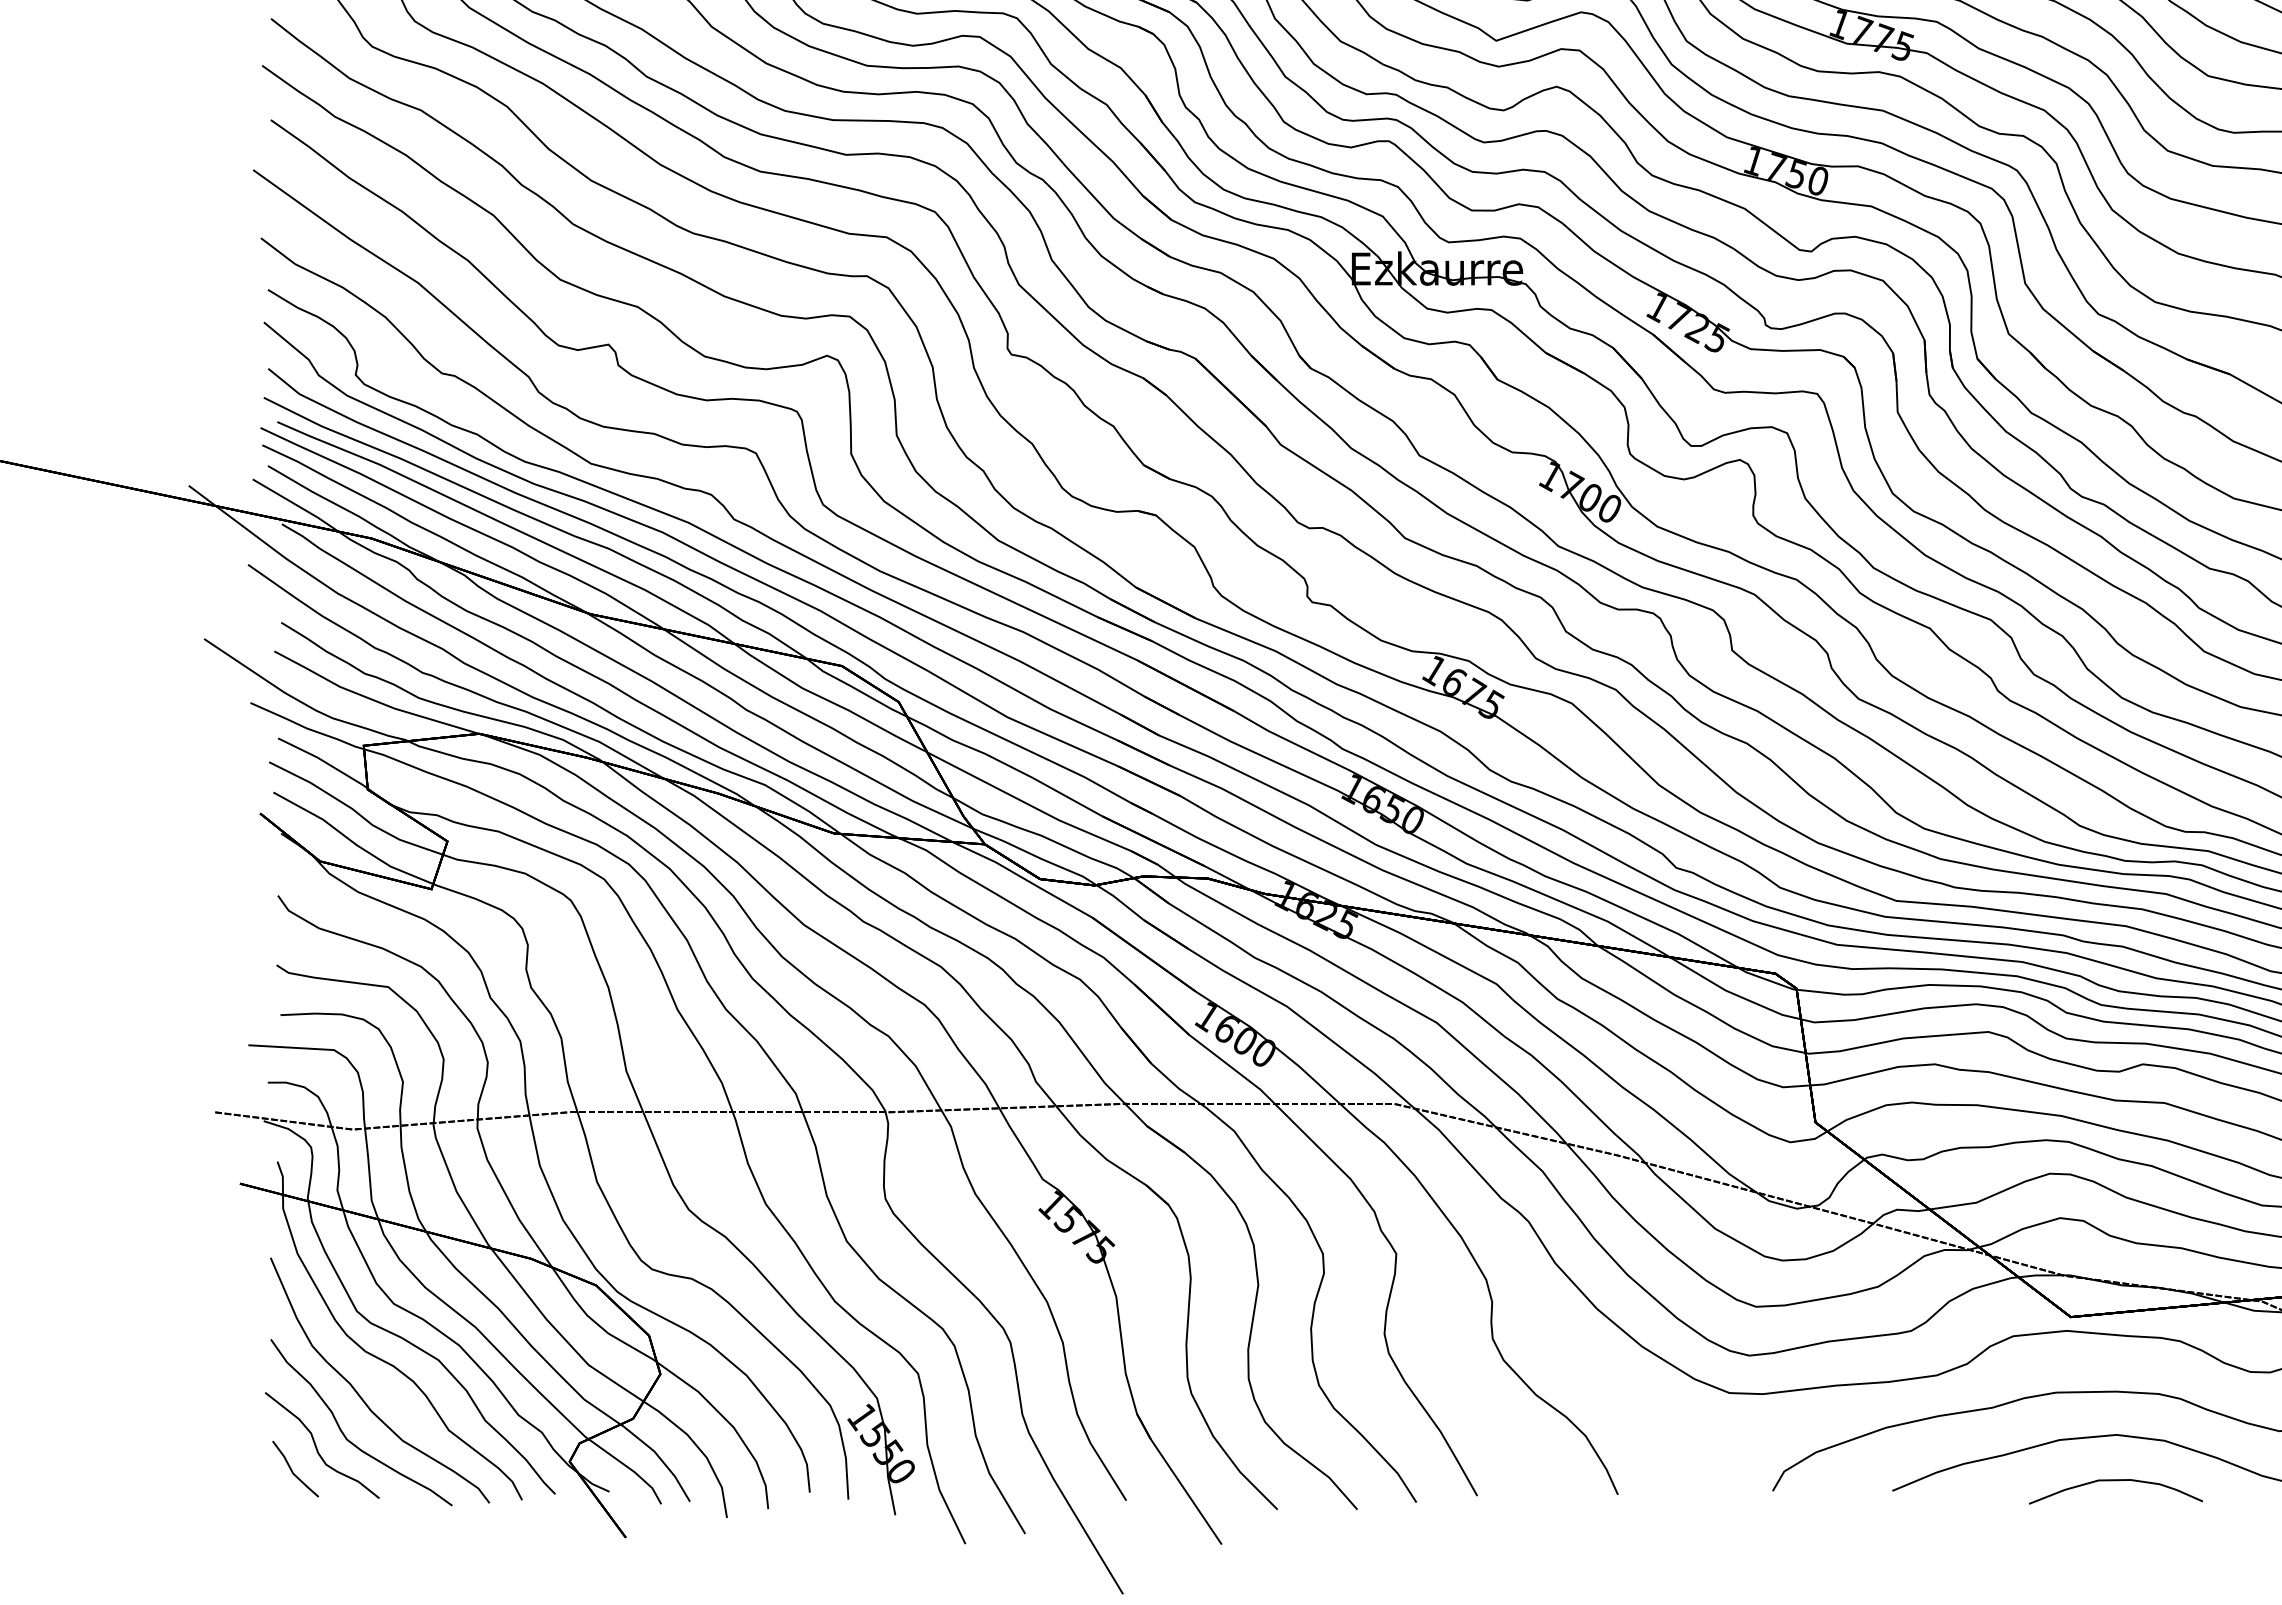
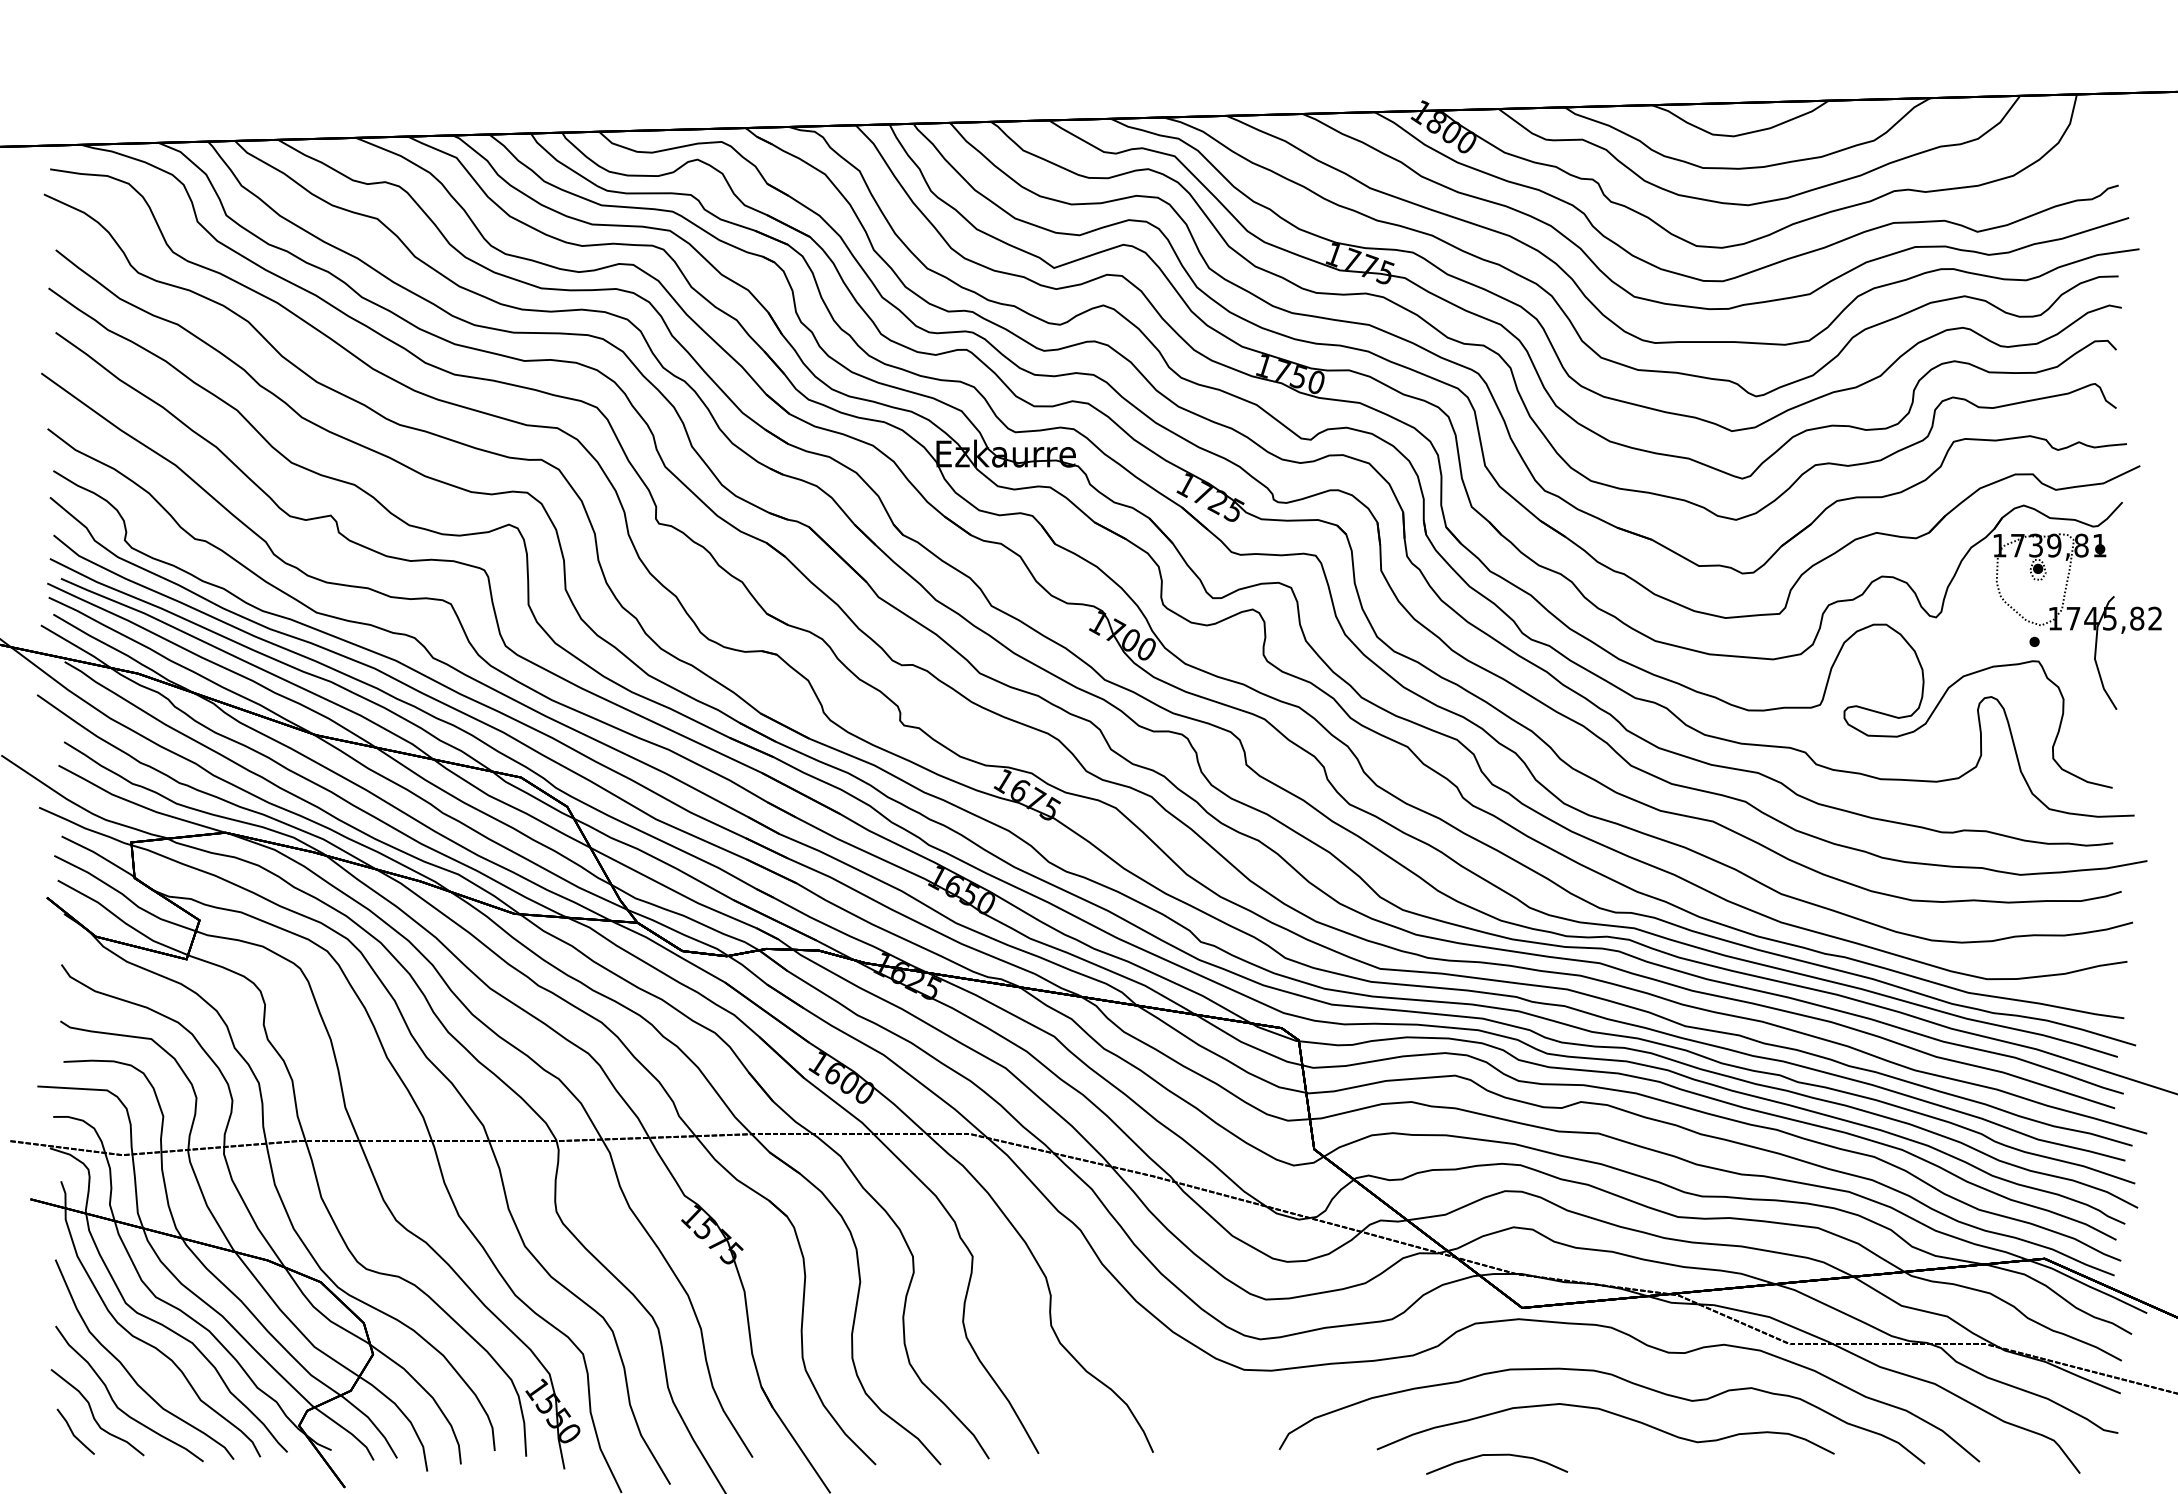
curve: (2116, 1480) -> (1497, 1455), moved

